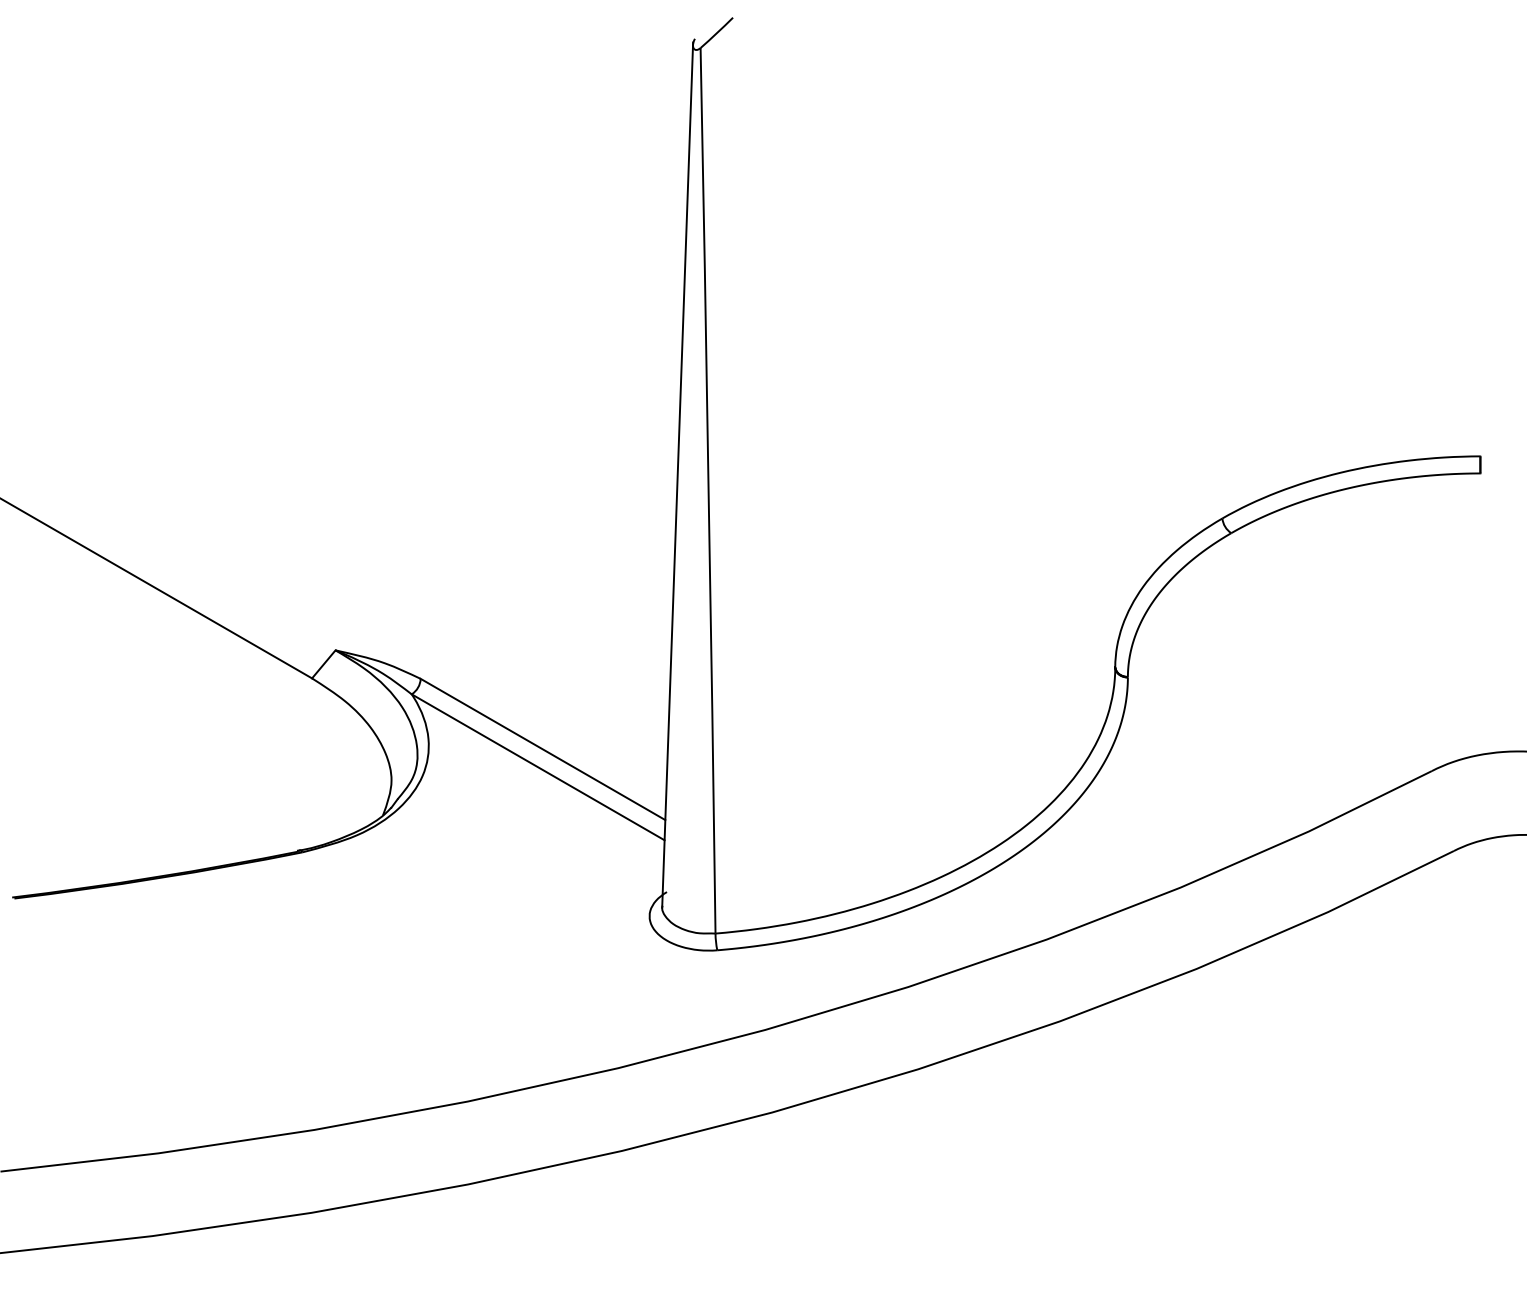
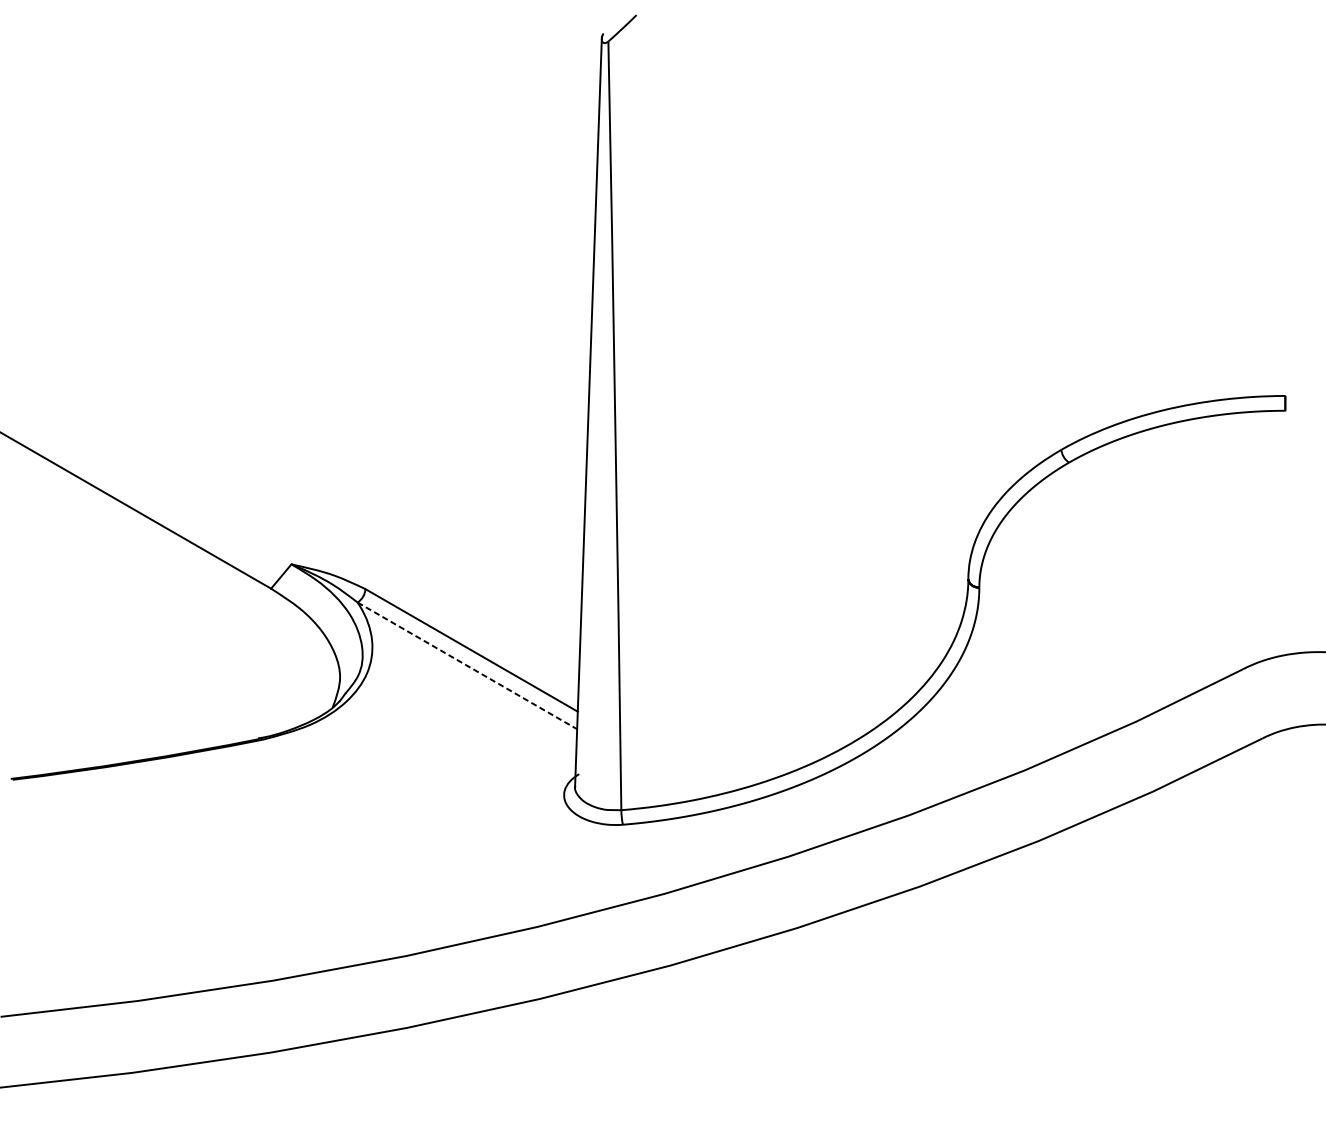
line: (538, 767) -> (467, 666), solid -> dashed

